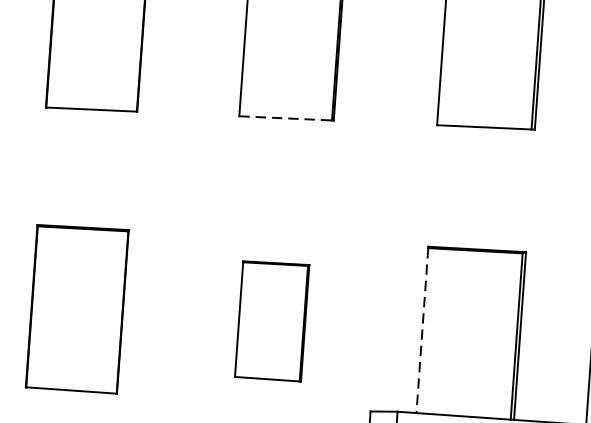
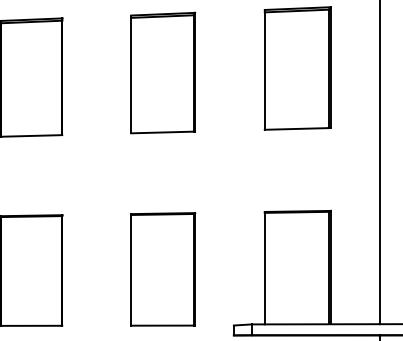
line: (286, 118) -> (163, 132), dashed -> solid
part: (272, 321) -> (163, 269), size x1.43
line: (421, 330) -> (264, 268), dashed -> solid

